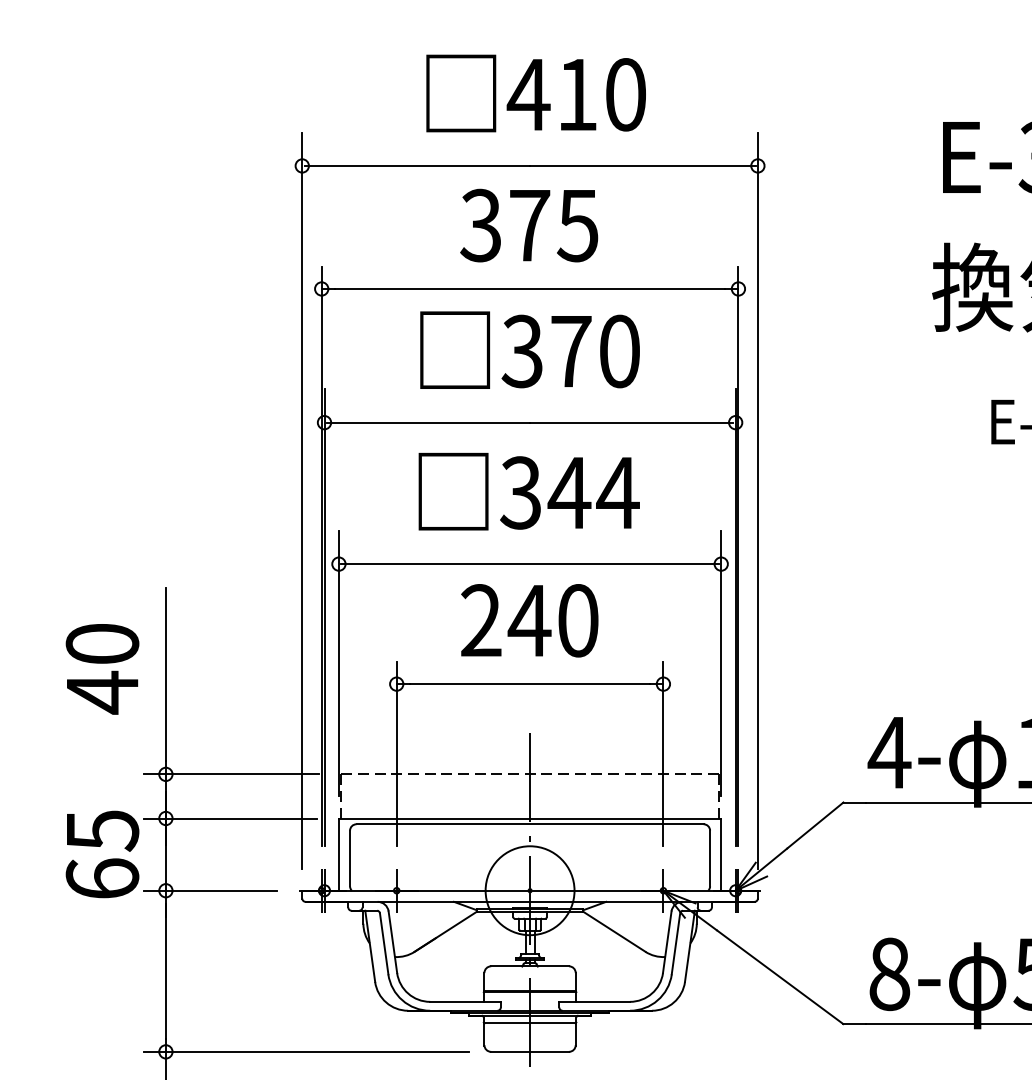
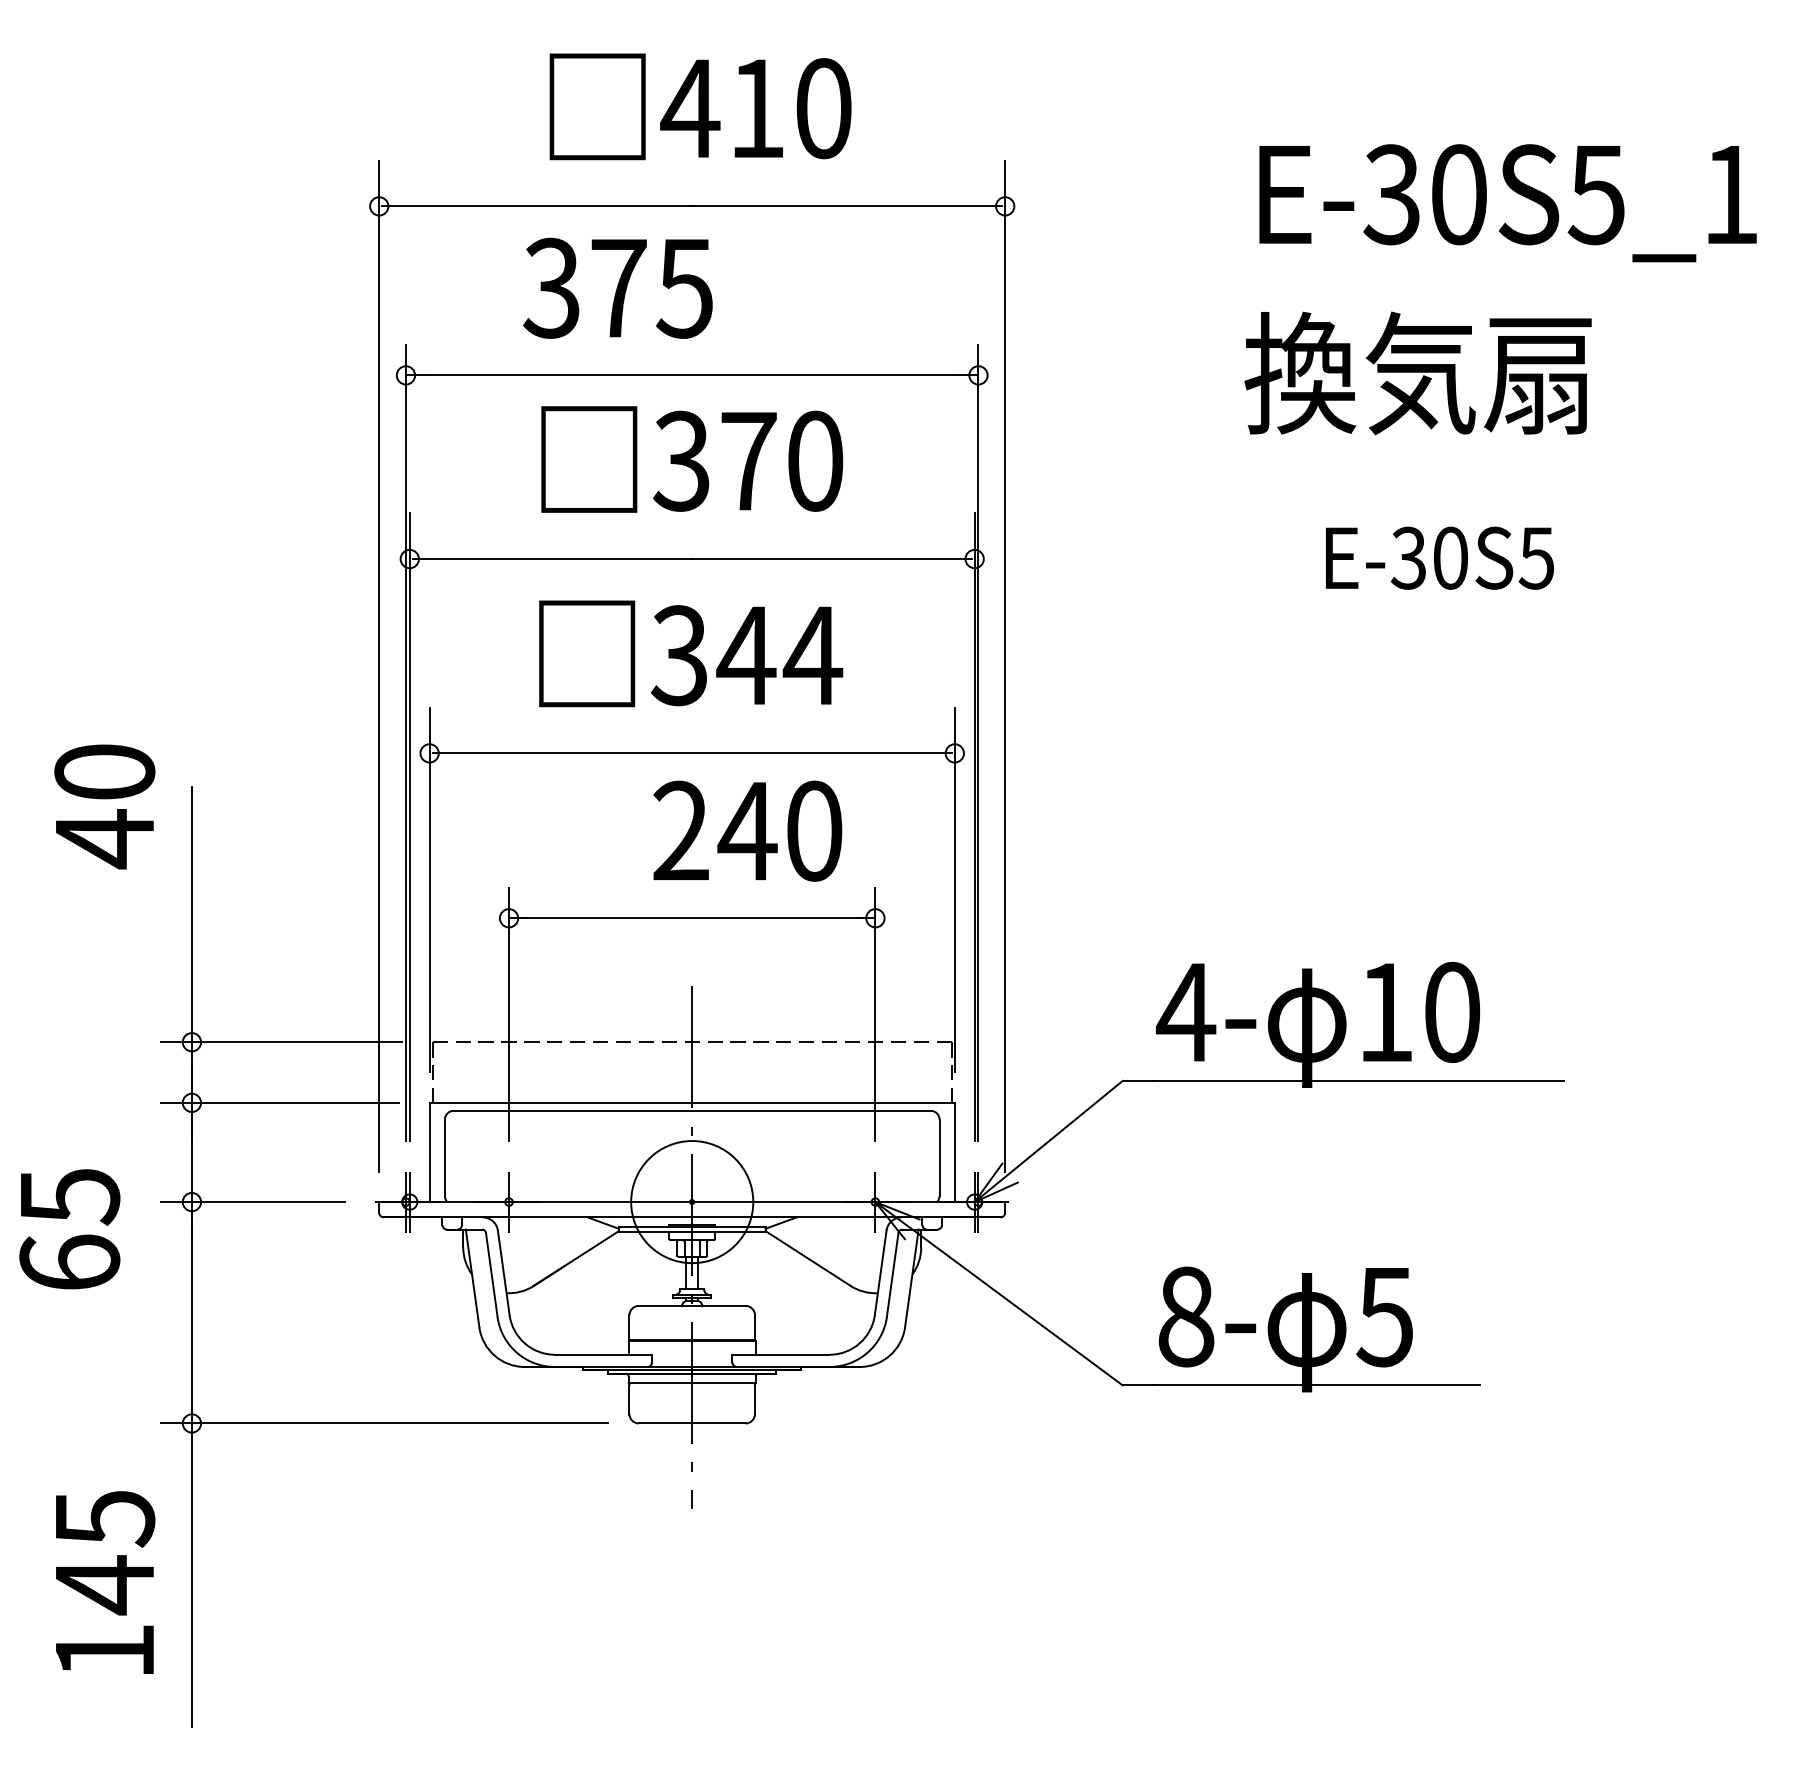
text: (528, 225) -> (617, 287), moved
text: (529, 620) -> (747, 830), moved
text: (102, 669) -> (104, 806), moved
text: (102, 854) -> (69, 1229), moved

